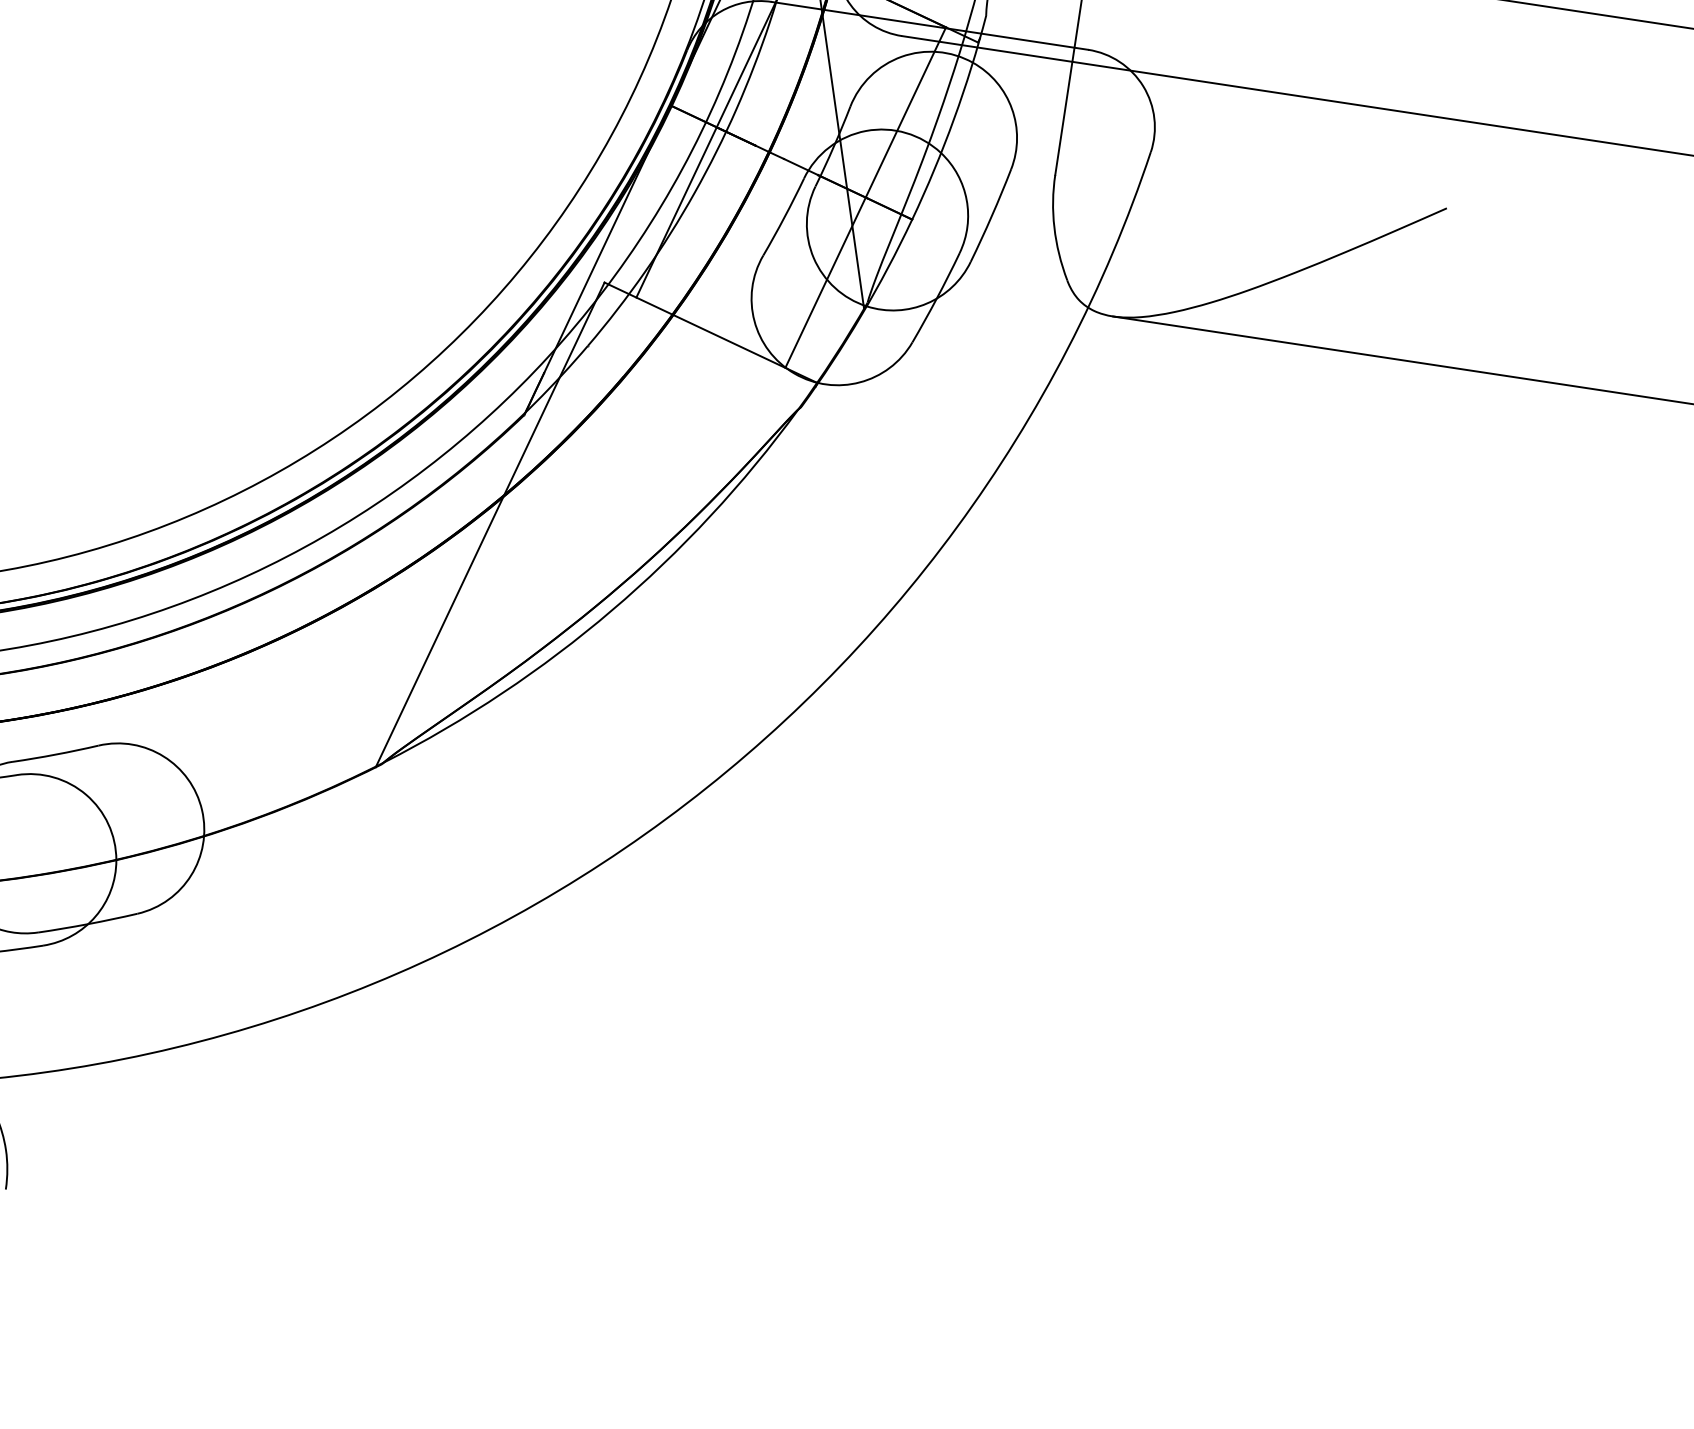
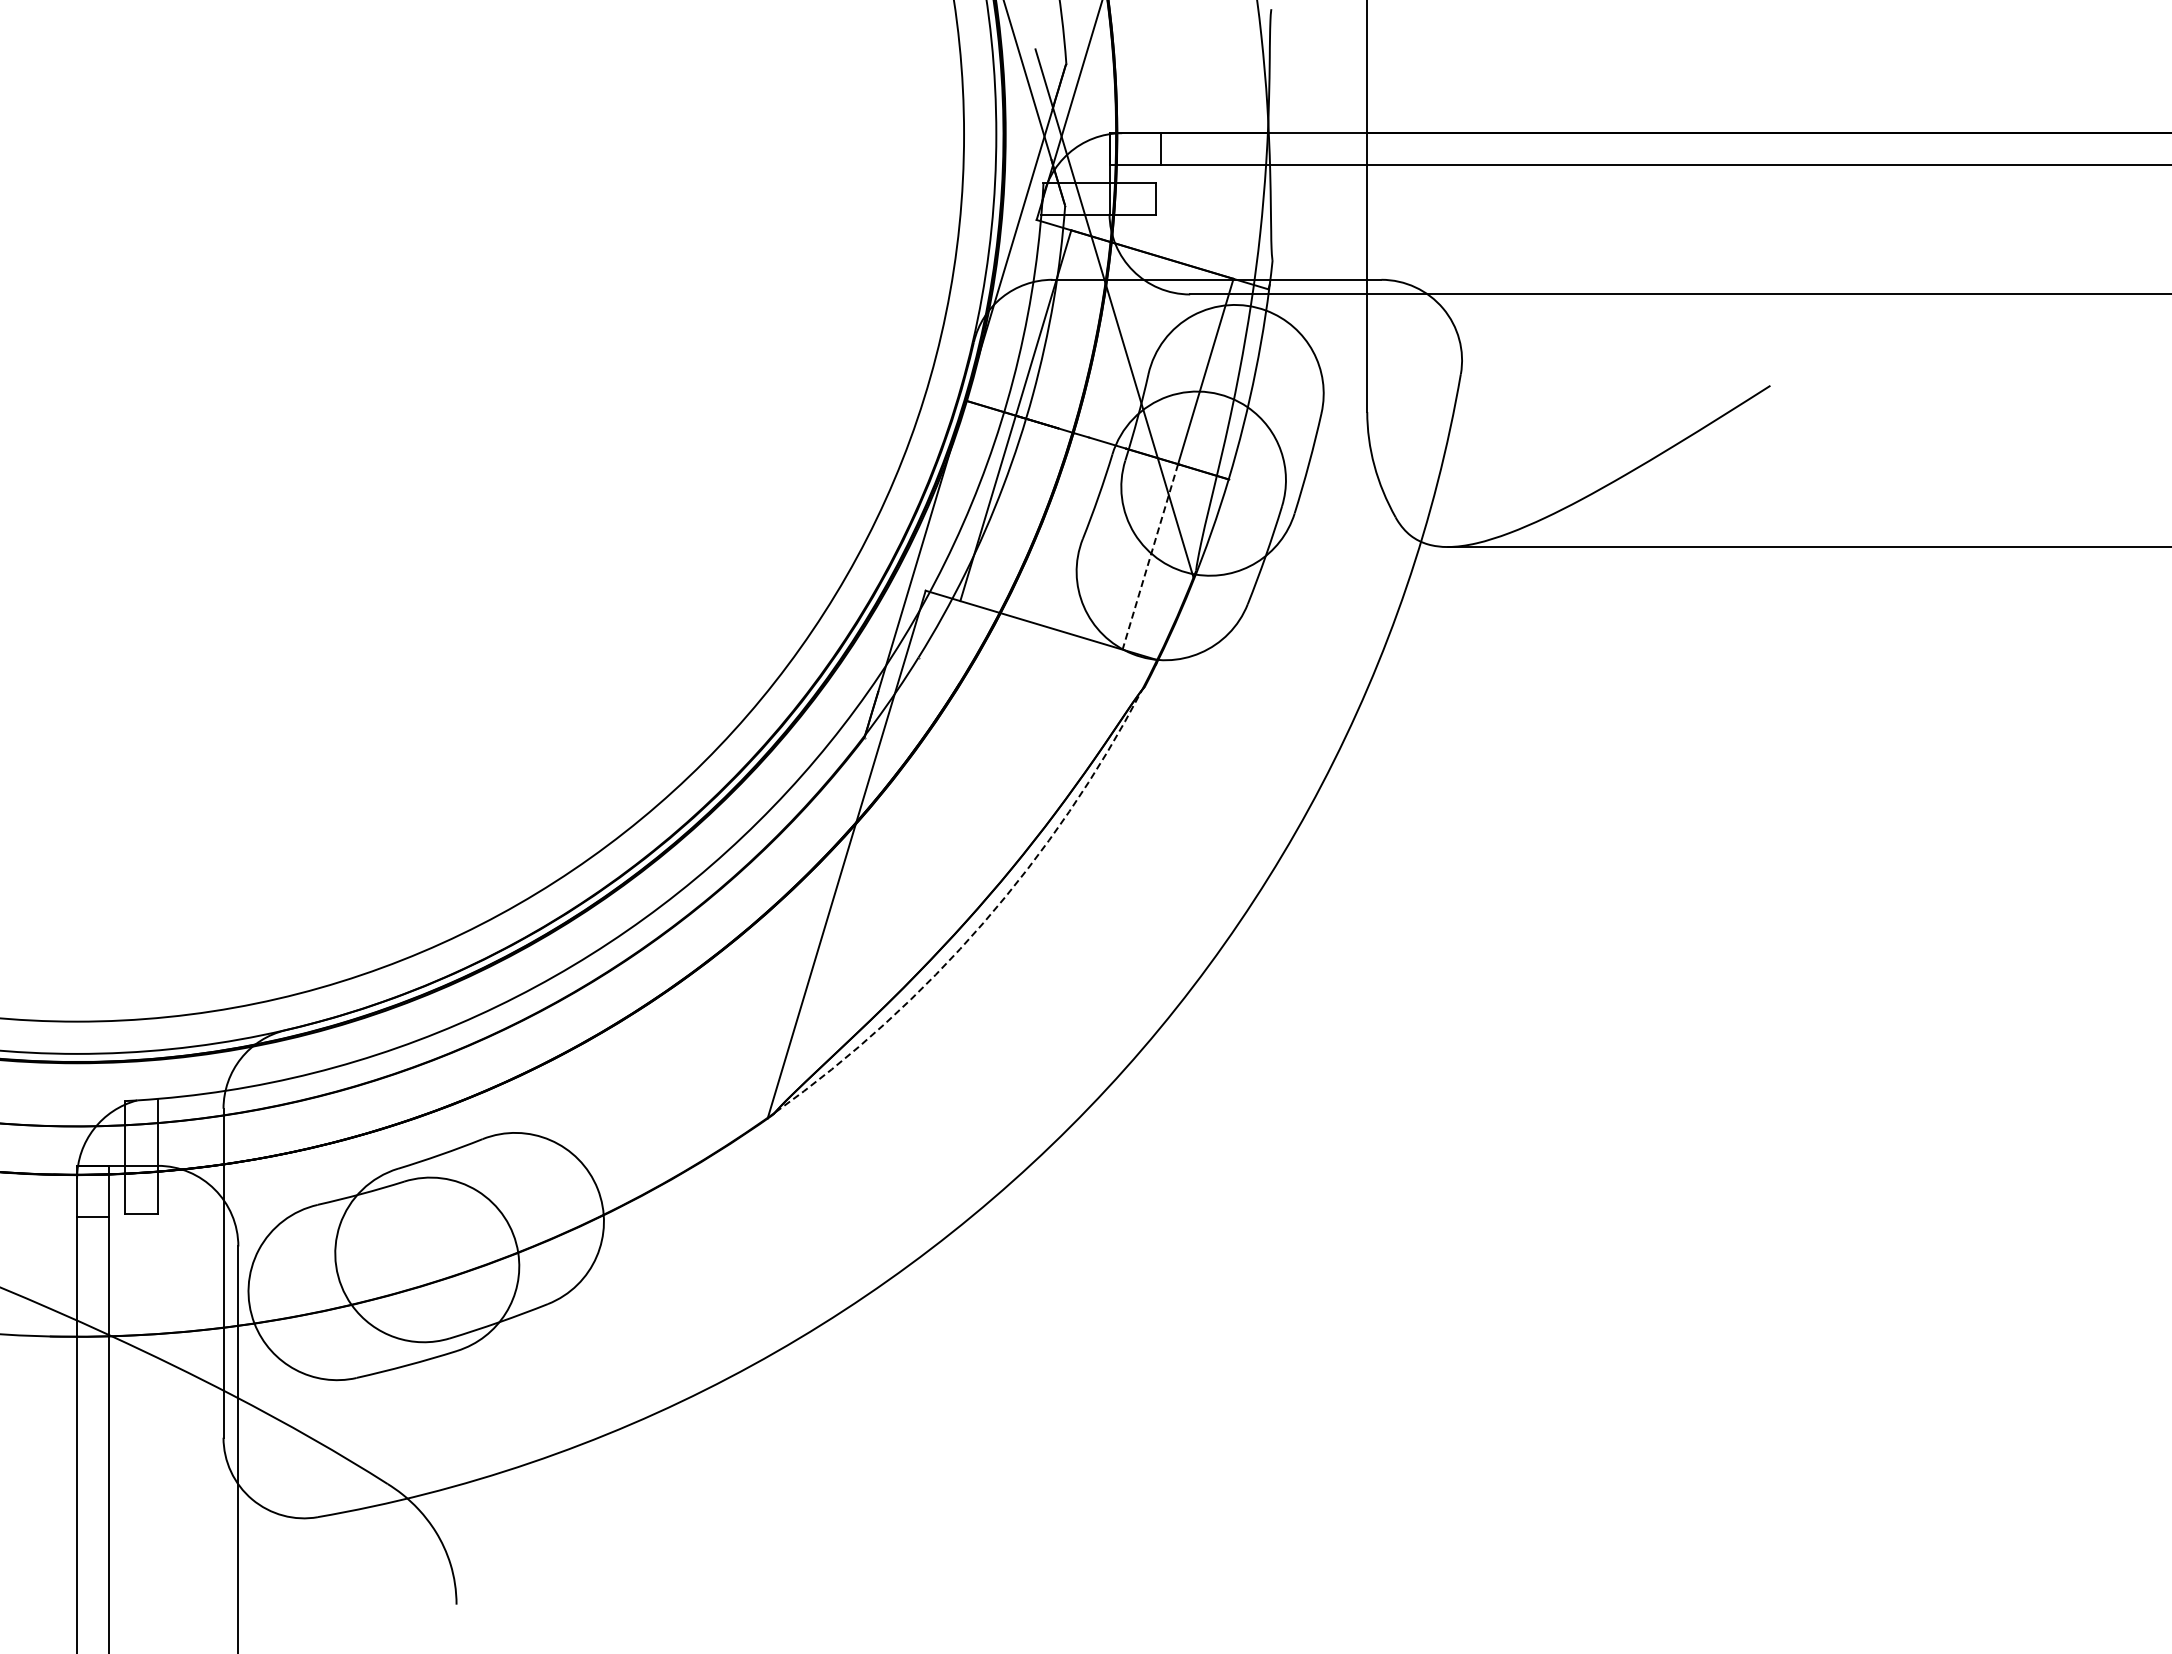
line: (825, 282) -> (1150, 556), solid -> dashed
arc: (611, 610) -> (983, 922), solid -> dashed

